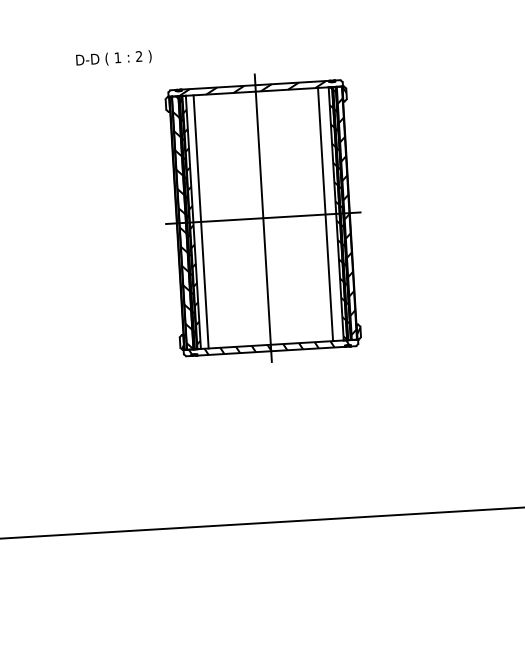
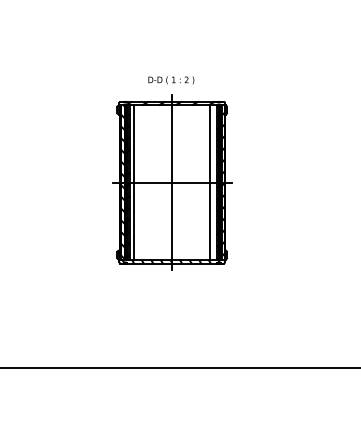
text: (114, 58) -> (171, 80), moved

